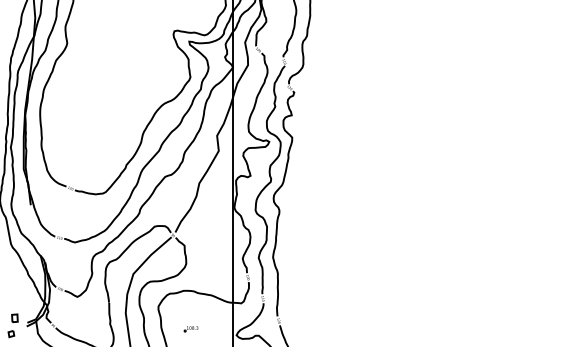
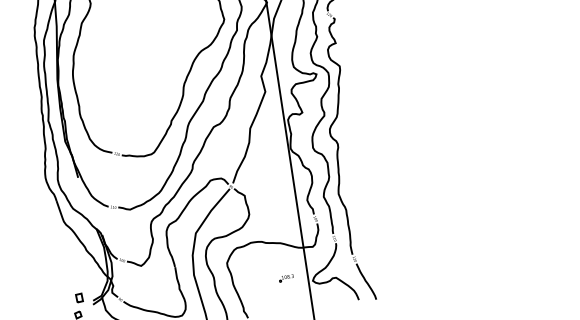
part: (190, 329) -> (285, 278), moved

